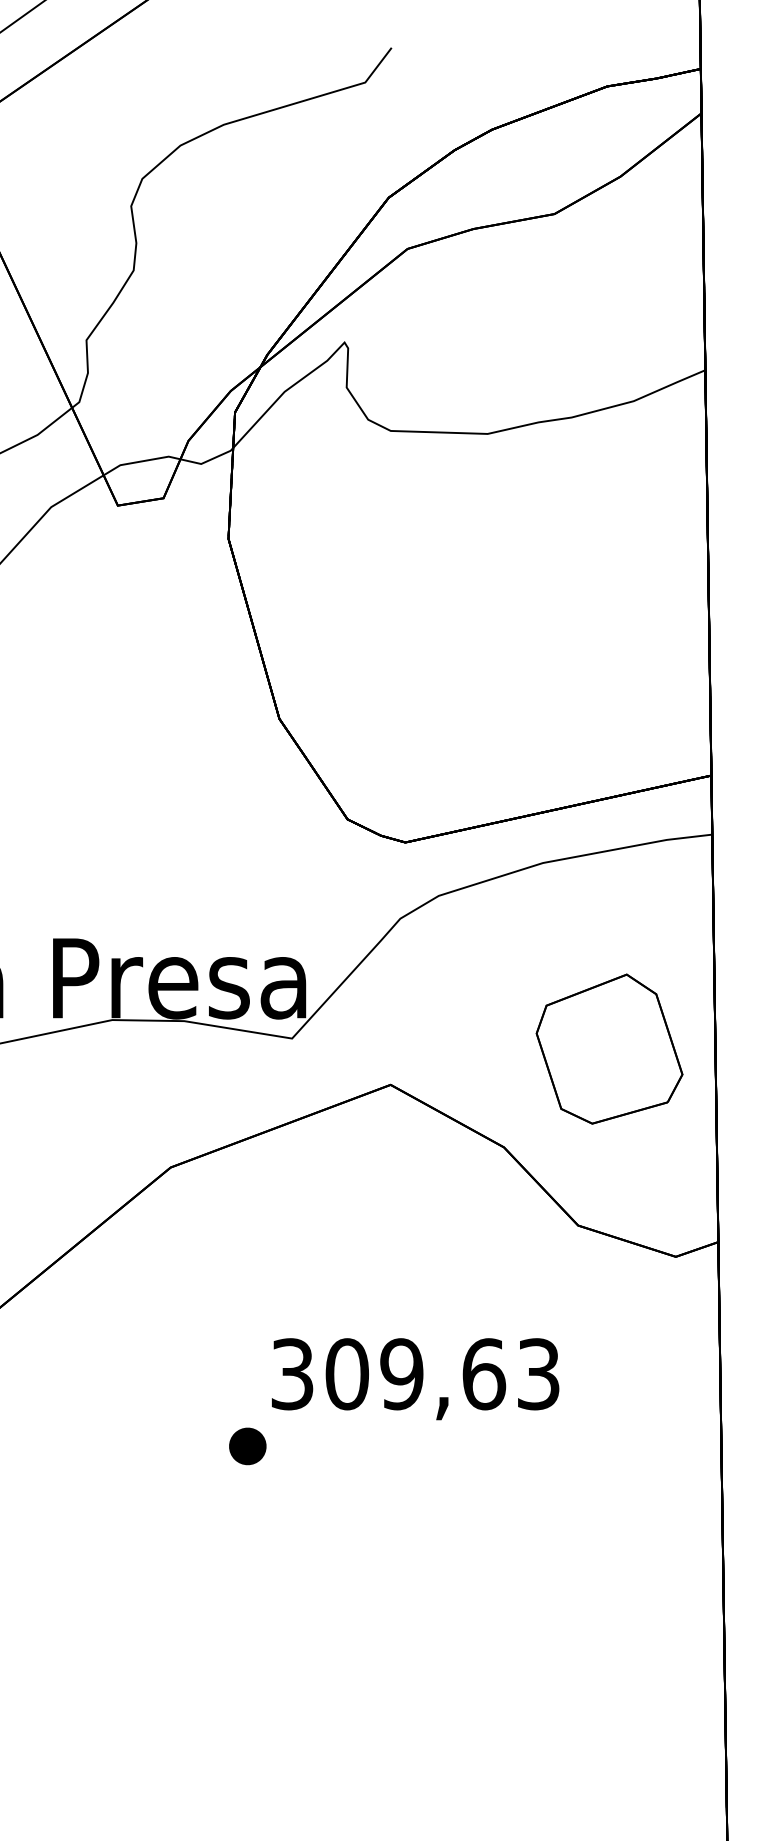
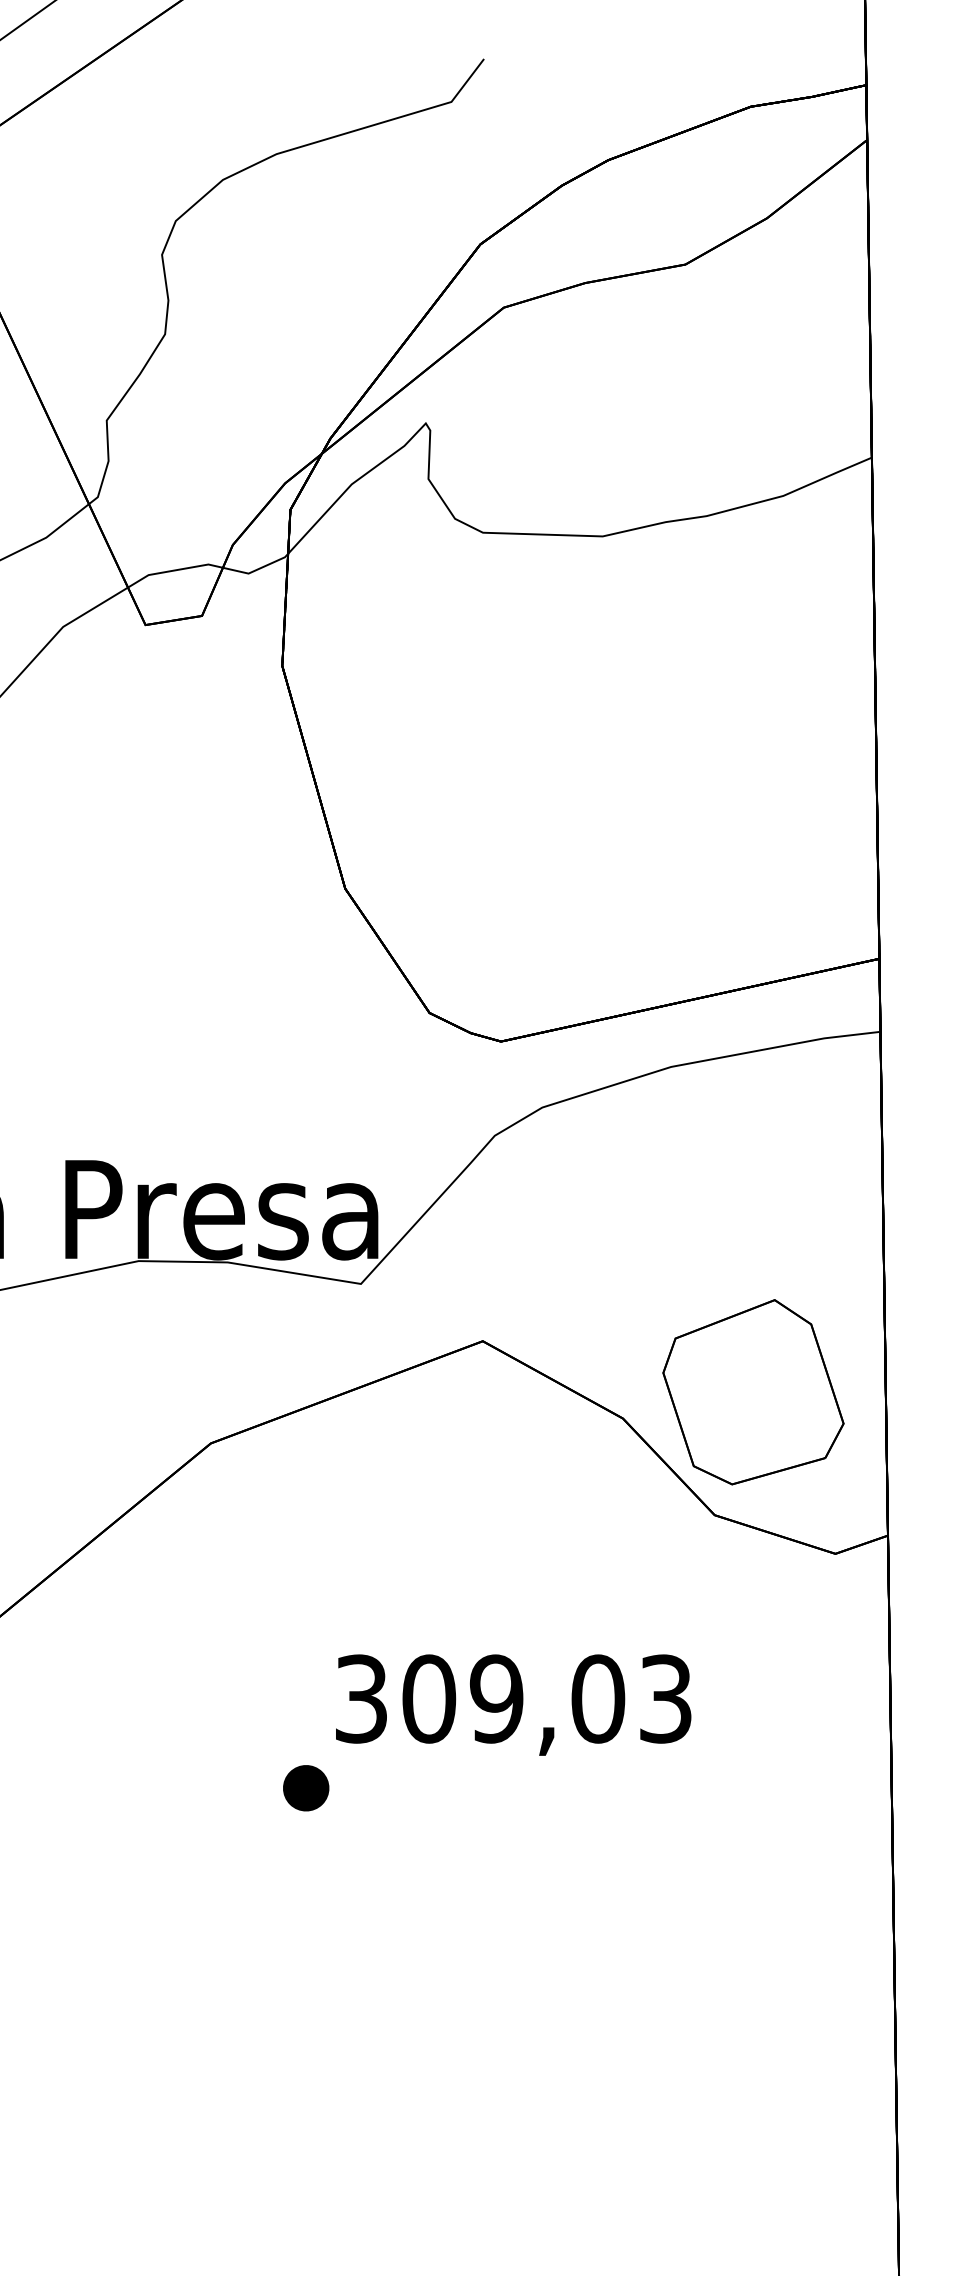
part: (609, 1048) -> (753, 1391), moved
text: (484, 1374) -> (598, 1699), 309,63 -> 309,03

